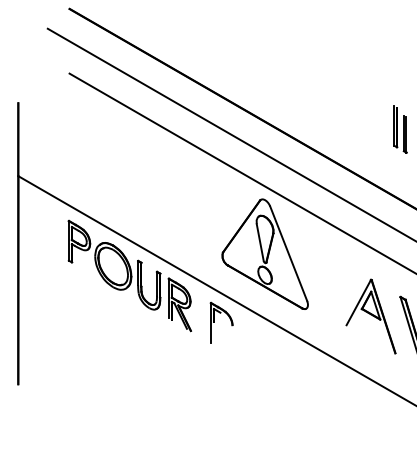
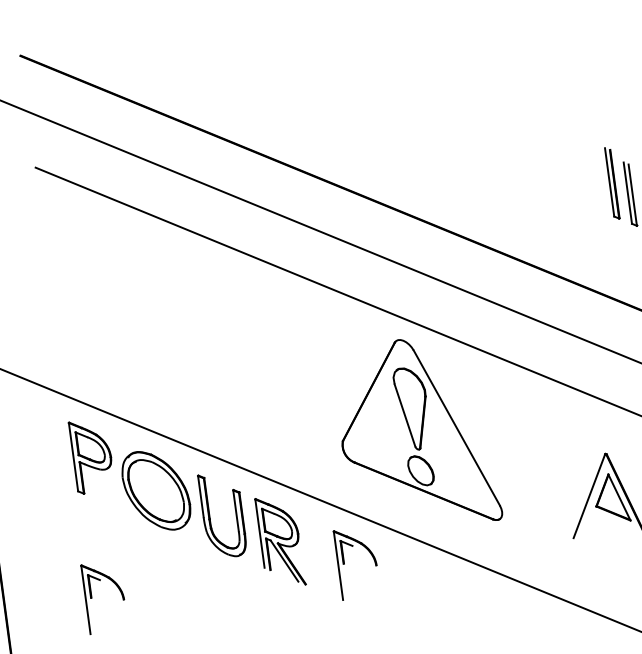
part: (68, 322) -> (91, 598), added

